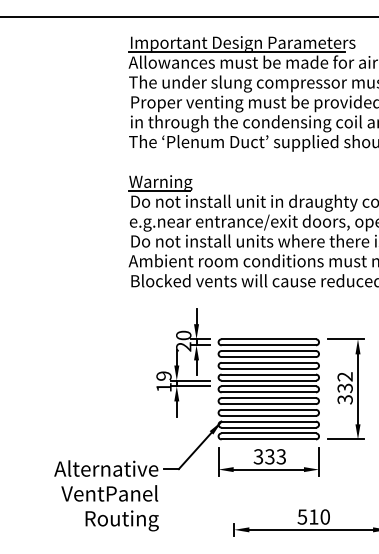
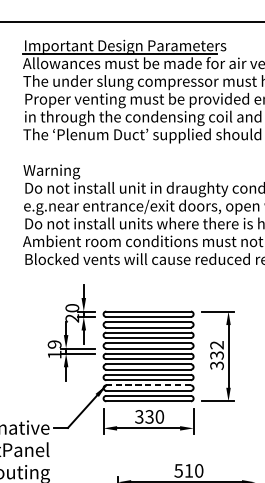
line: (158, 190) -> (49, 178), removed
line: (268, 421) -> (148, 385), solid -> dashed
text: (281, 456) -> (159, 416), 333 -> 330

